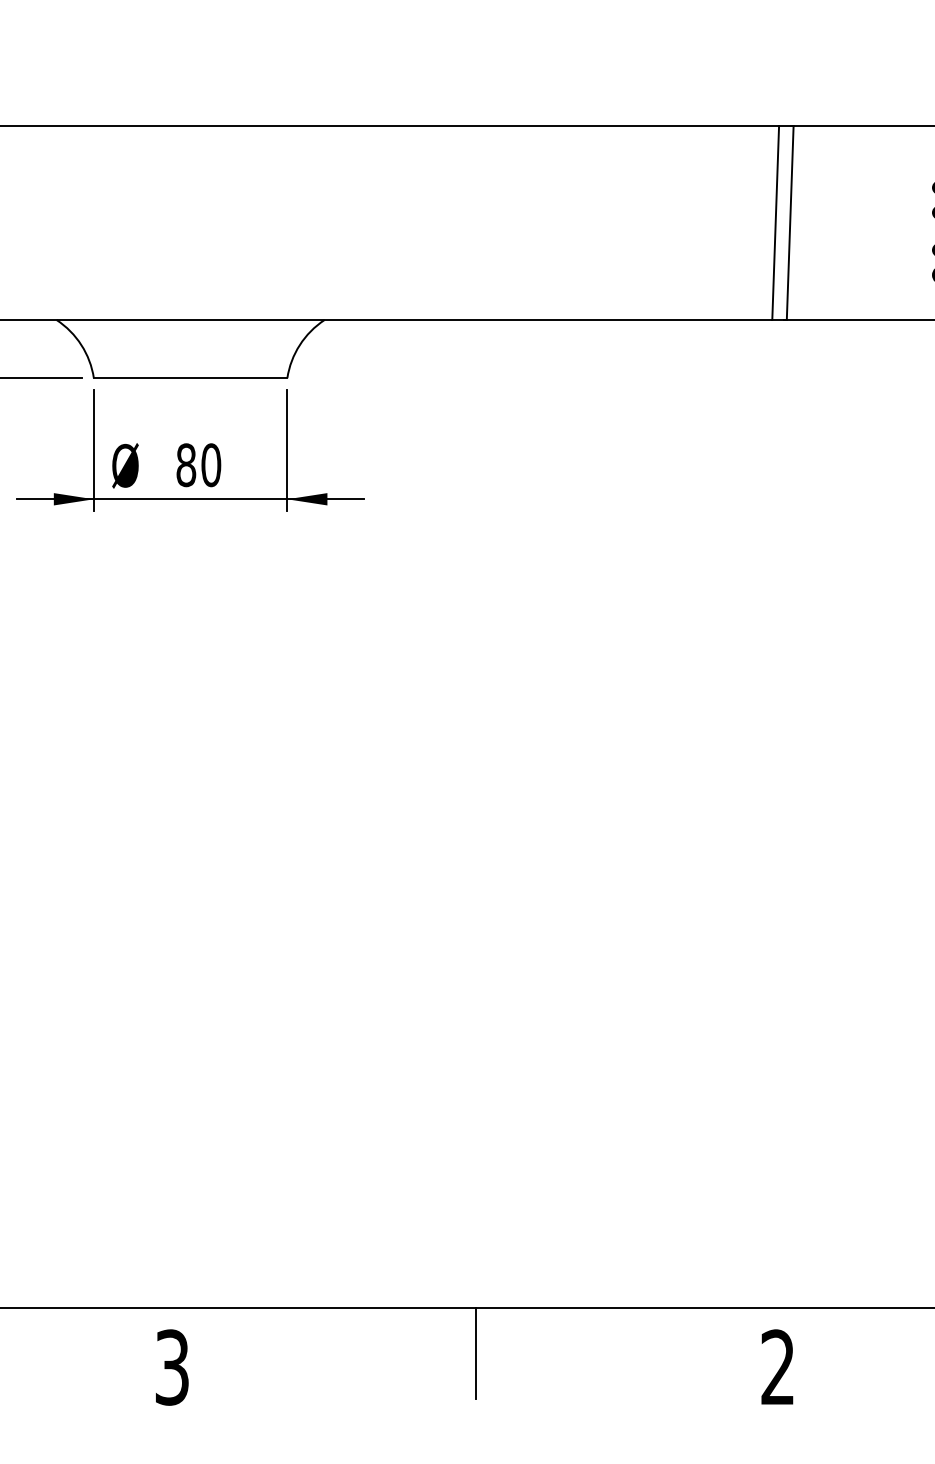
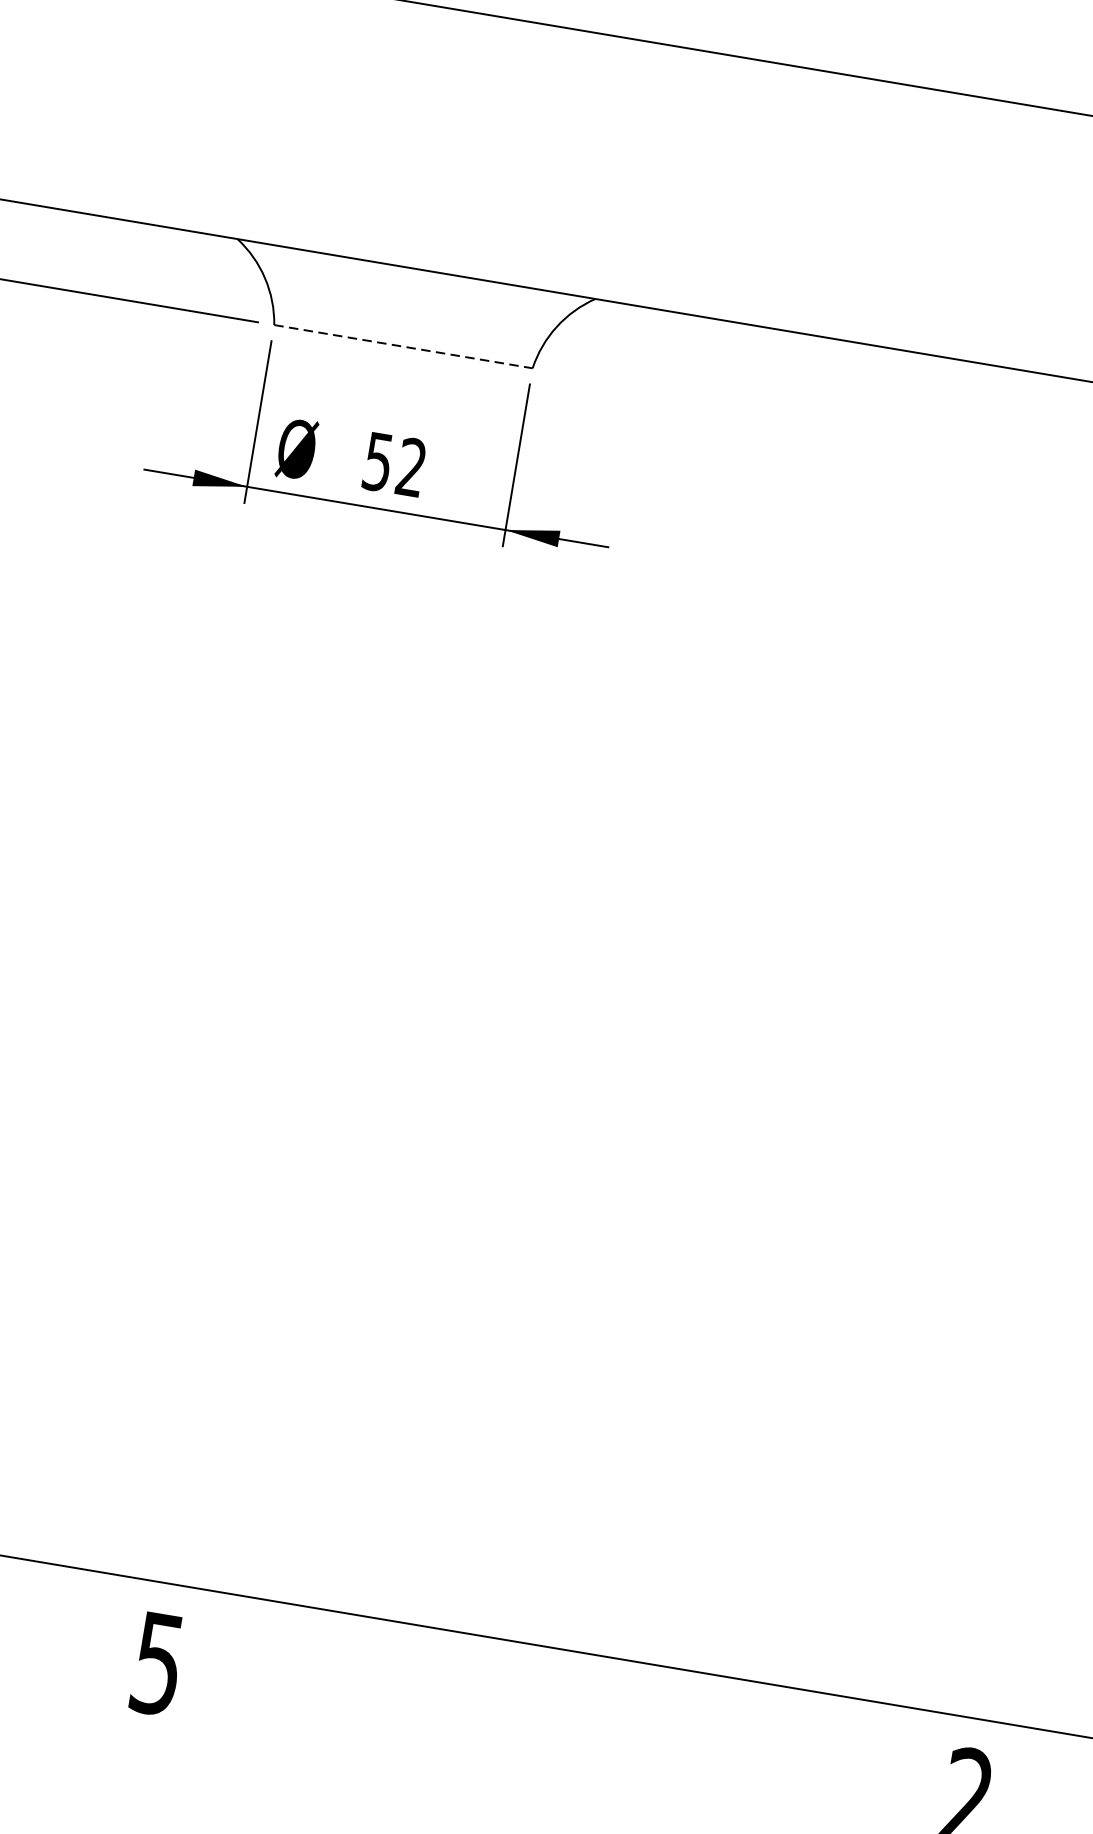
line: (190, 378) -> (403, 347), solid -> dashed
text: (198, 465) -> (394, 465), 80 -> 52
line: (476, 1352) -> (567, 1711), removed
text: (172, 1367) -> (158, 1663), 3 -> 5

